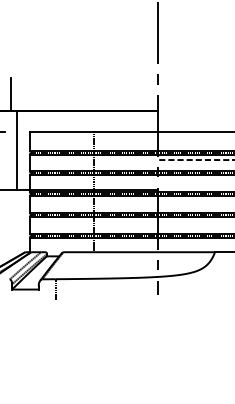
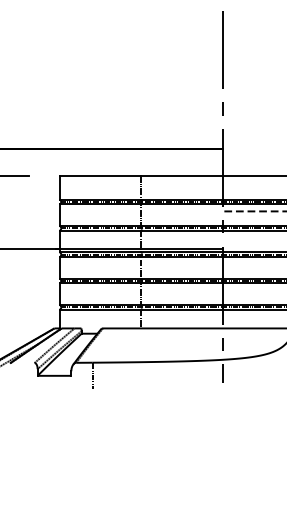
line: (10, 93) -> (35, 126), removed
line: (17, 149) -> (44, 198), removed

